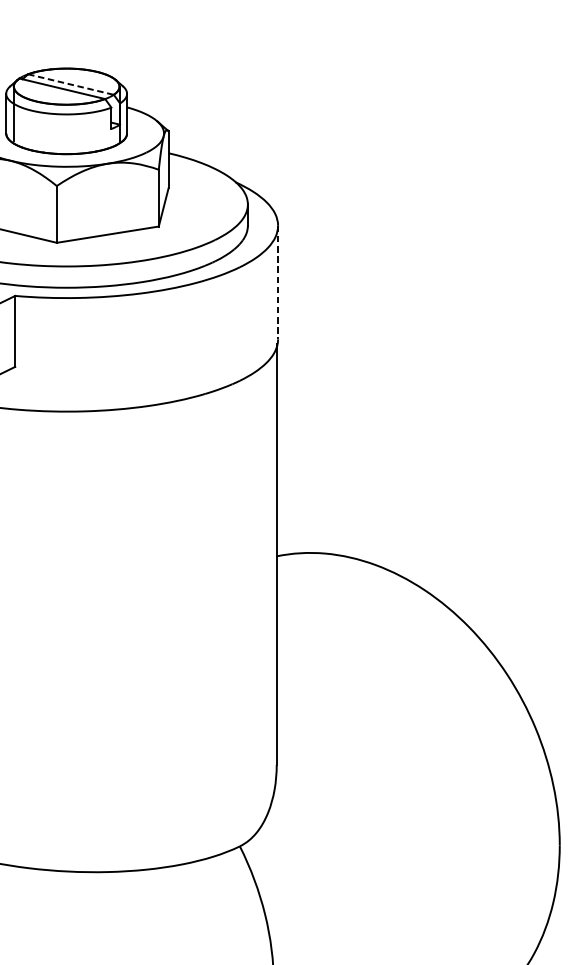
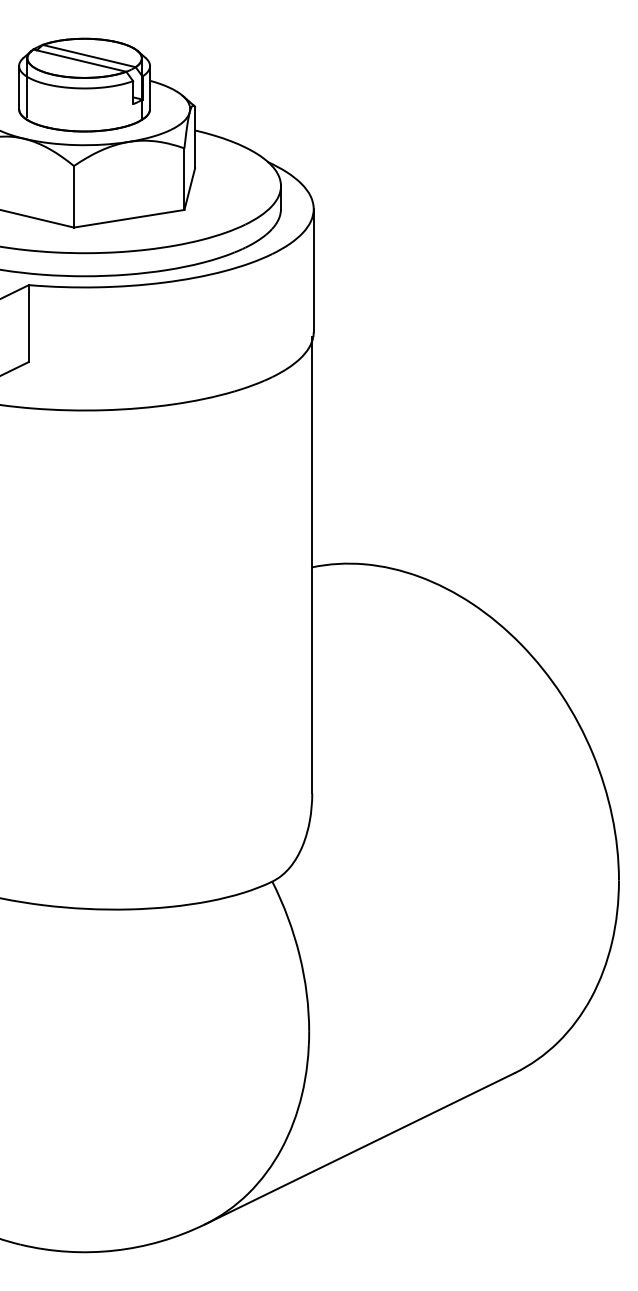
line: (71, 84) -> (89, 56), dashed -> solid
line: (277, 282) -> (313, 270), dashed -> solid

